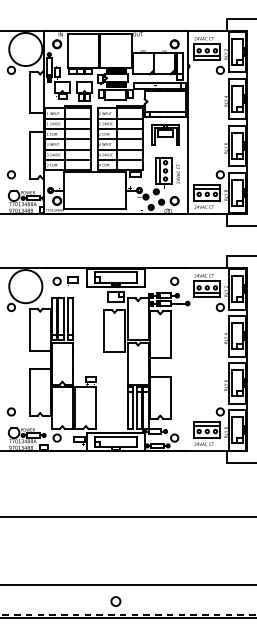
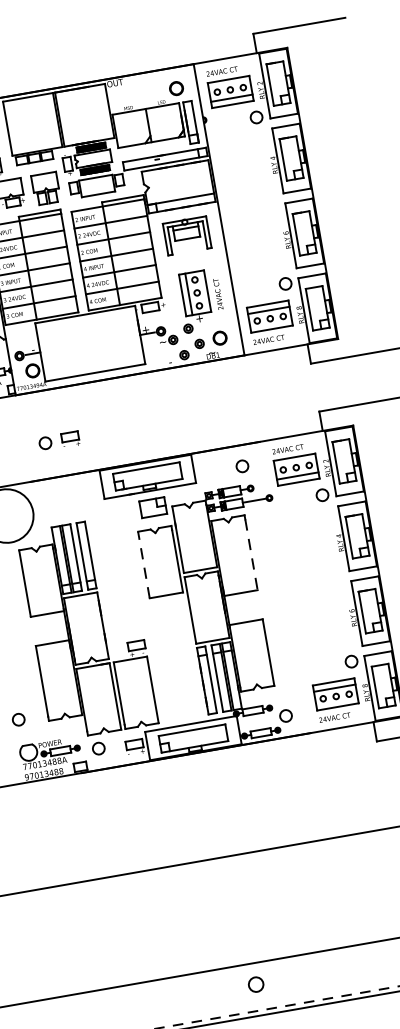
part: (65, 280) -> (58, 439), moved
line: (104, 331) -> (144, 565), solid -> dashed
line: (170, 336) -> (251, 555), solid -> dashed
circle: (115, 601) -> (255, 984), moved

